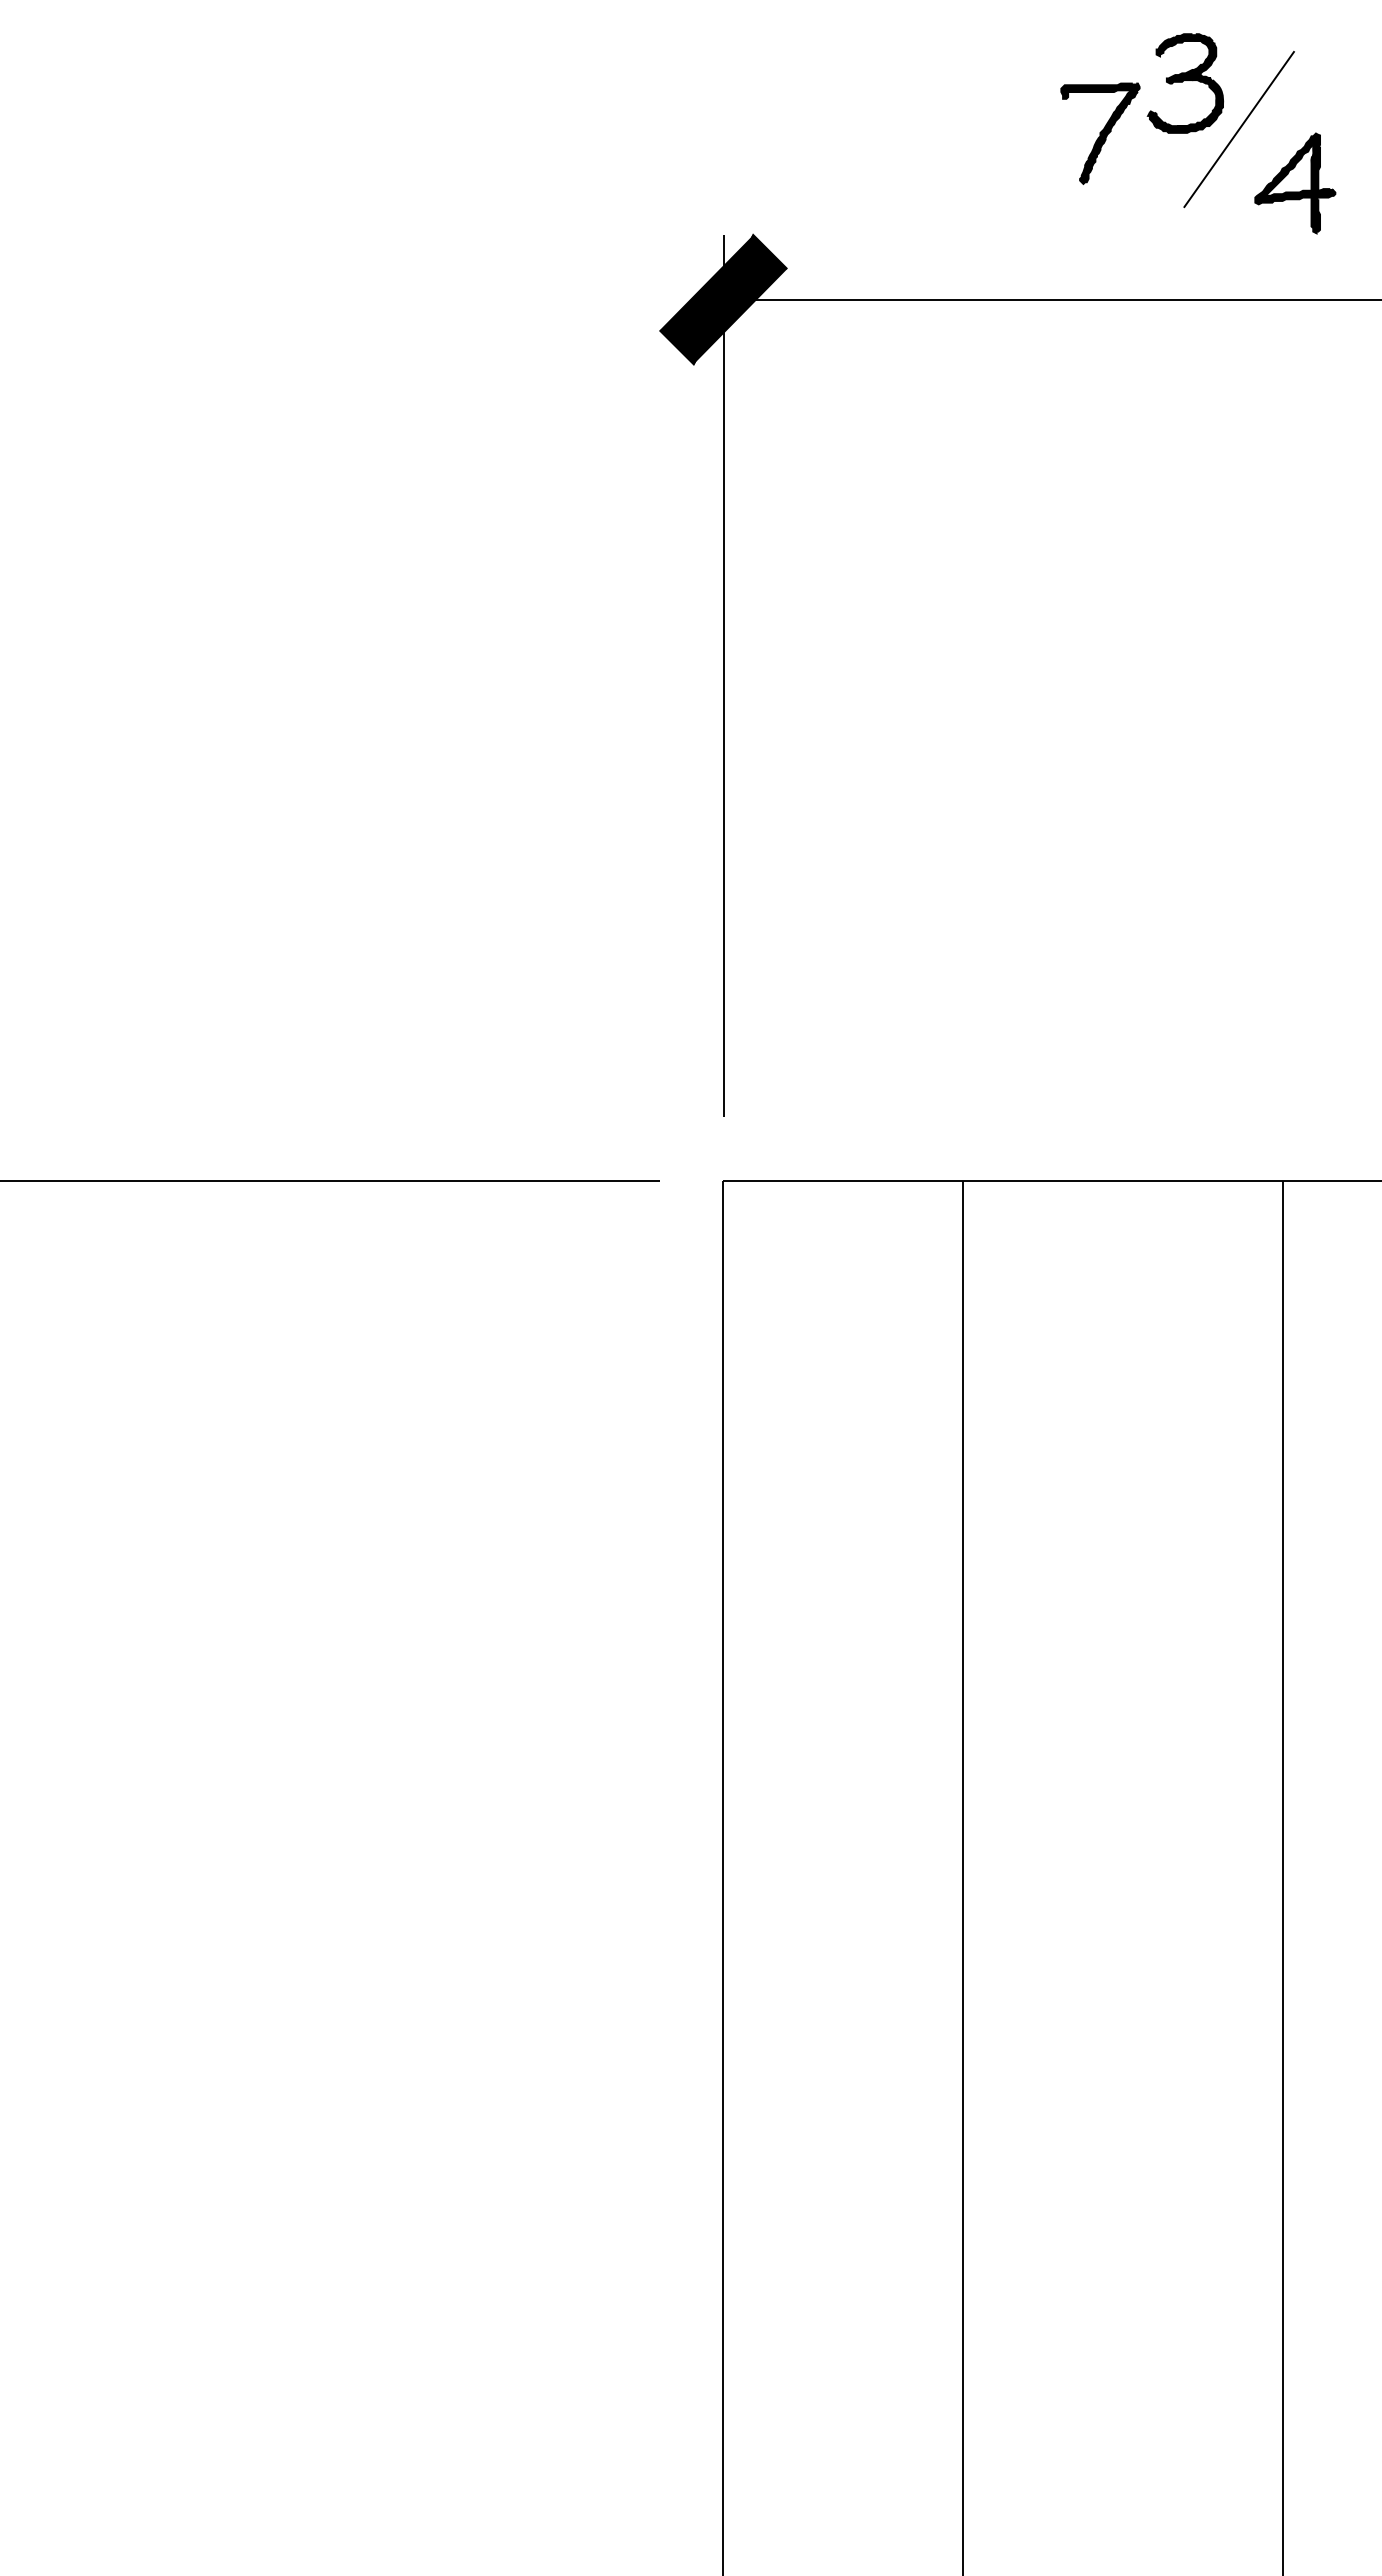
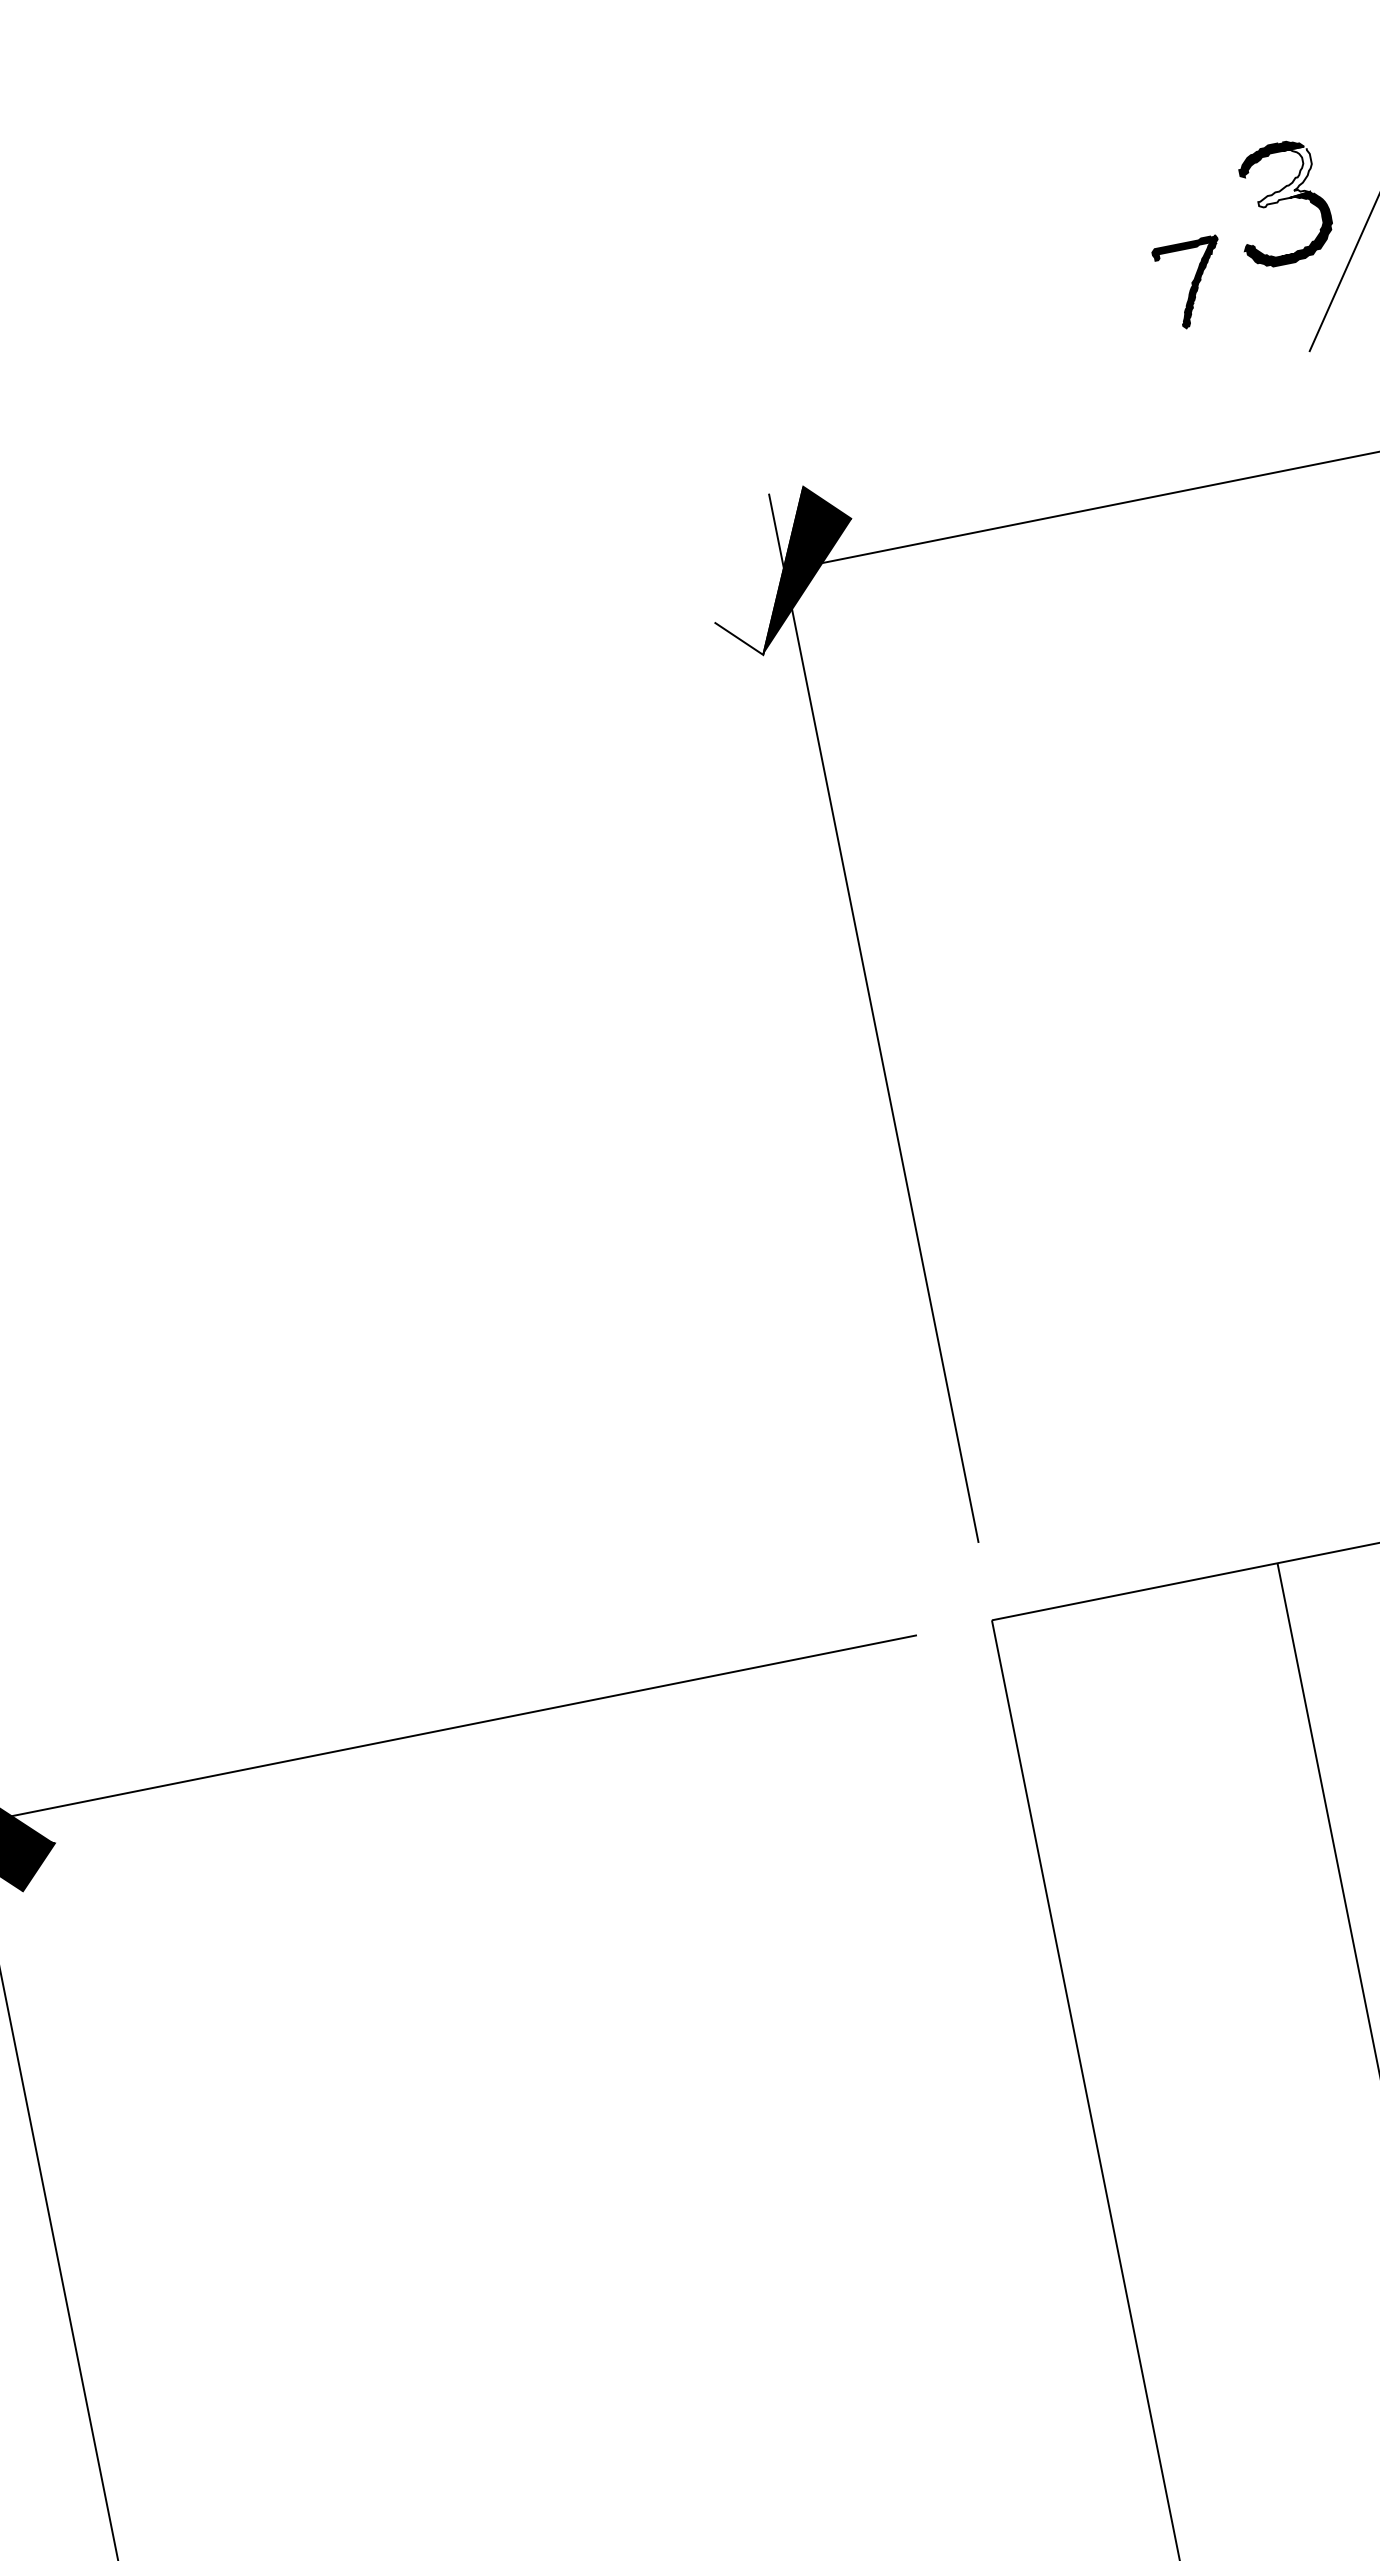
fill: (1191, 62) -> (1283, 177), removed
part: (1100, 133) -> (1192, 283), size x0.7
fill: (706, 299) -> (763, 574), removed

